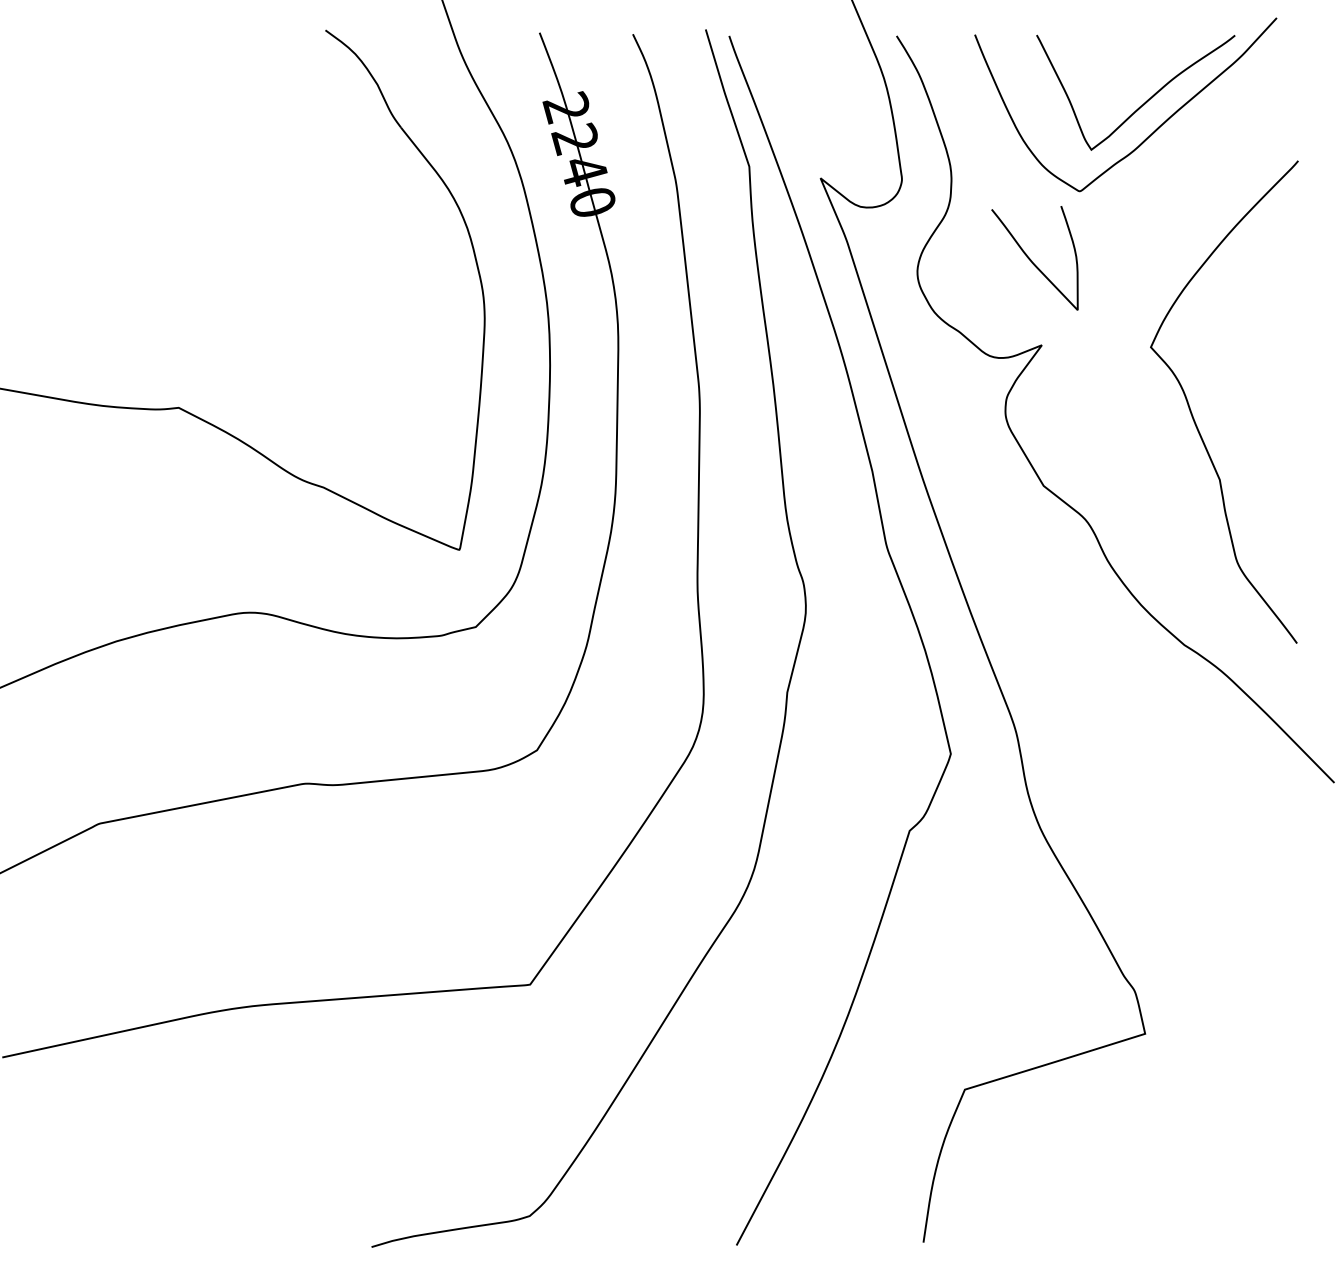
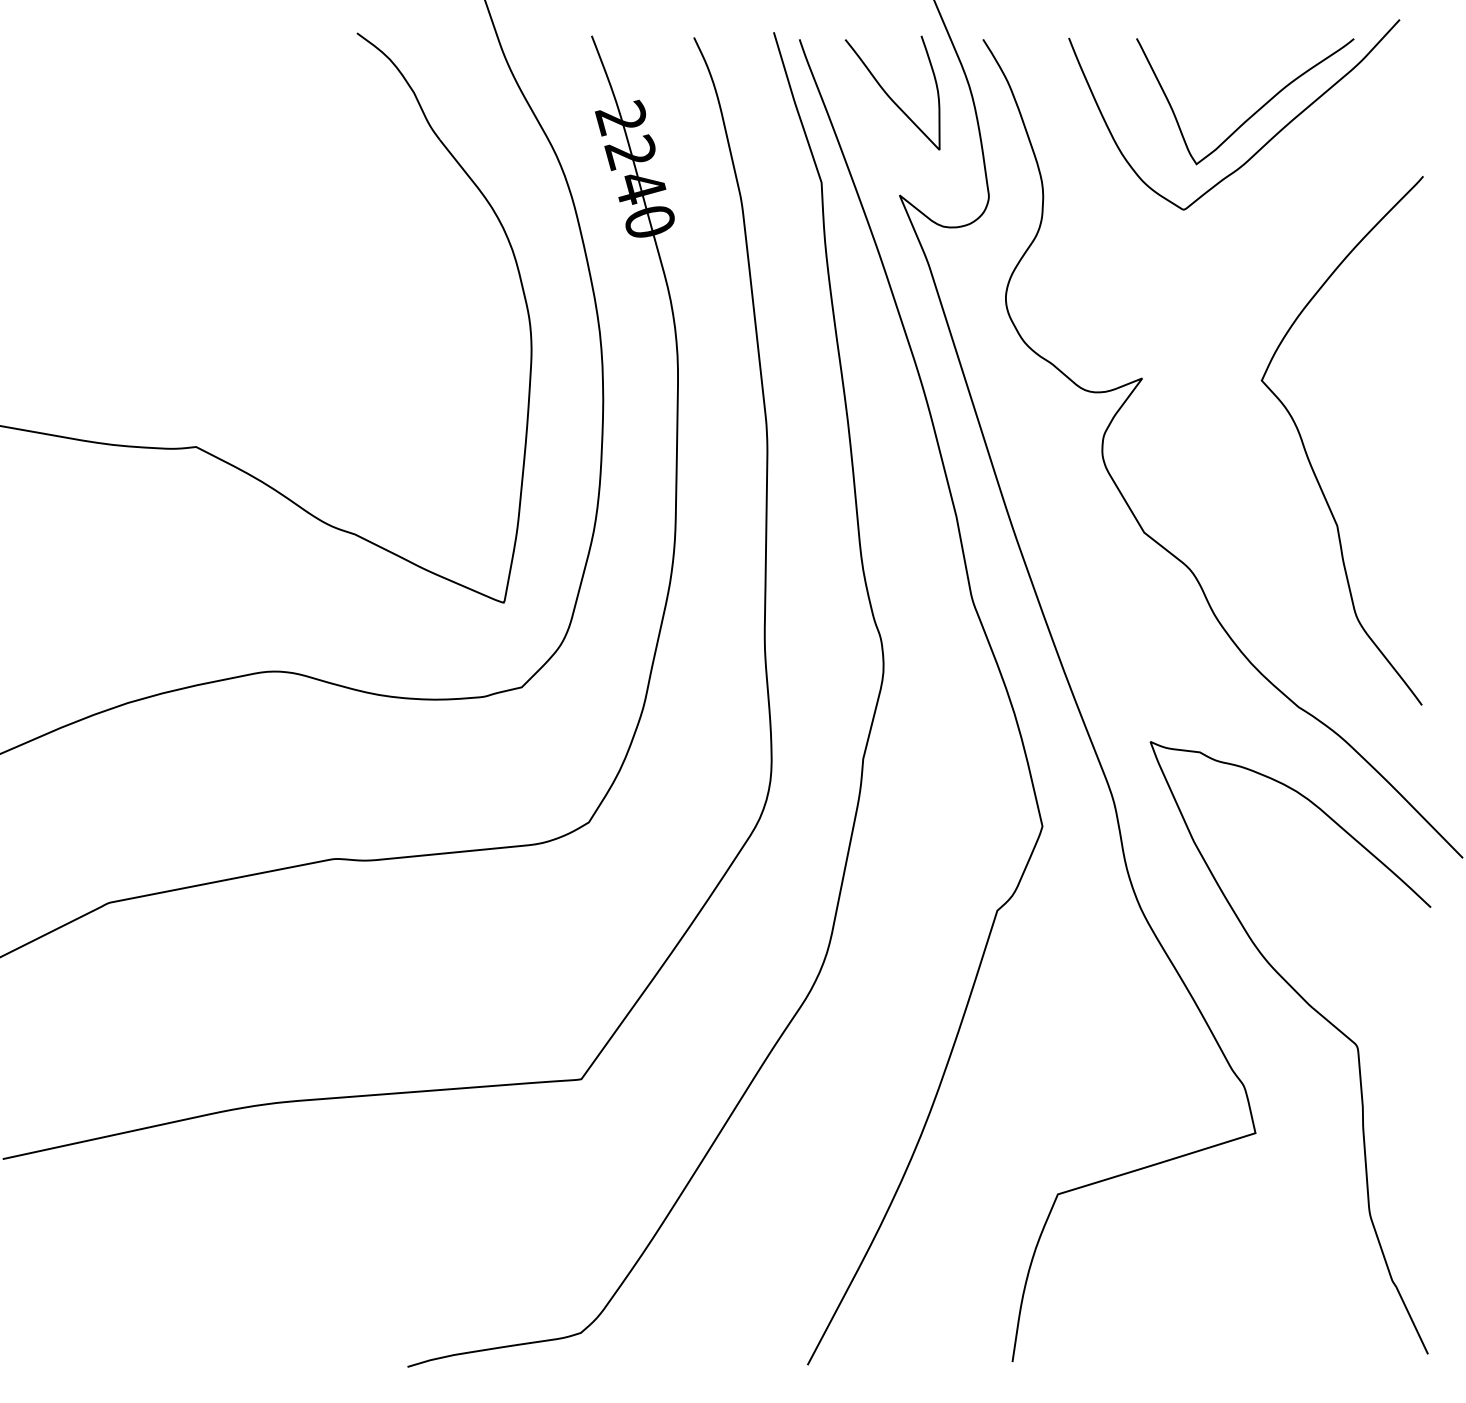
curve: (1032, 260) -> (889, 95), moved
curve: (1202, 925) -> (1318, 1014), added

